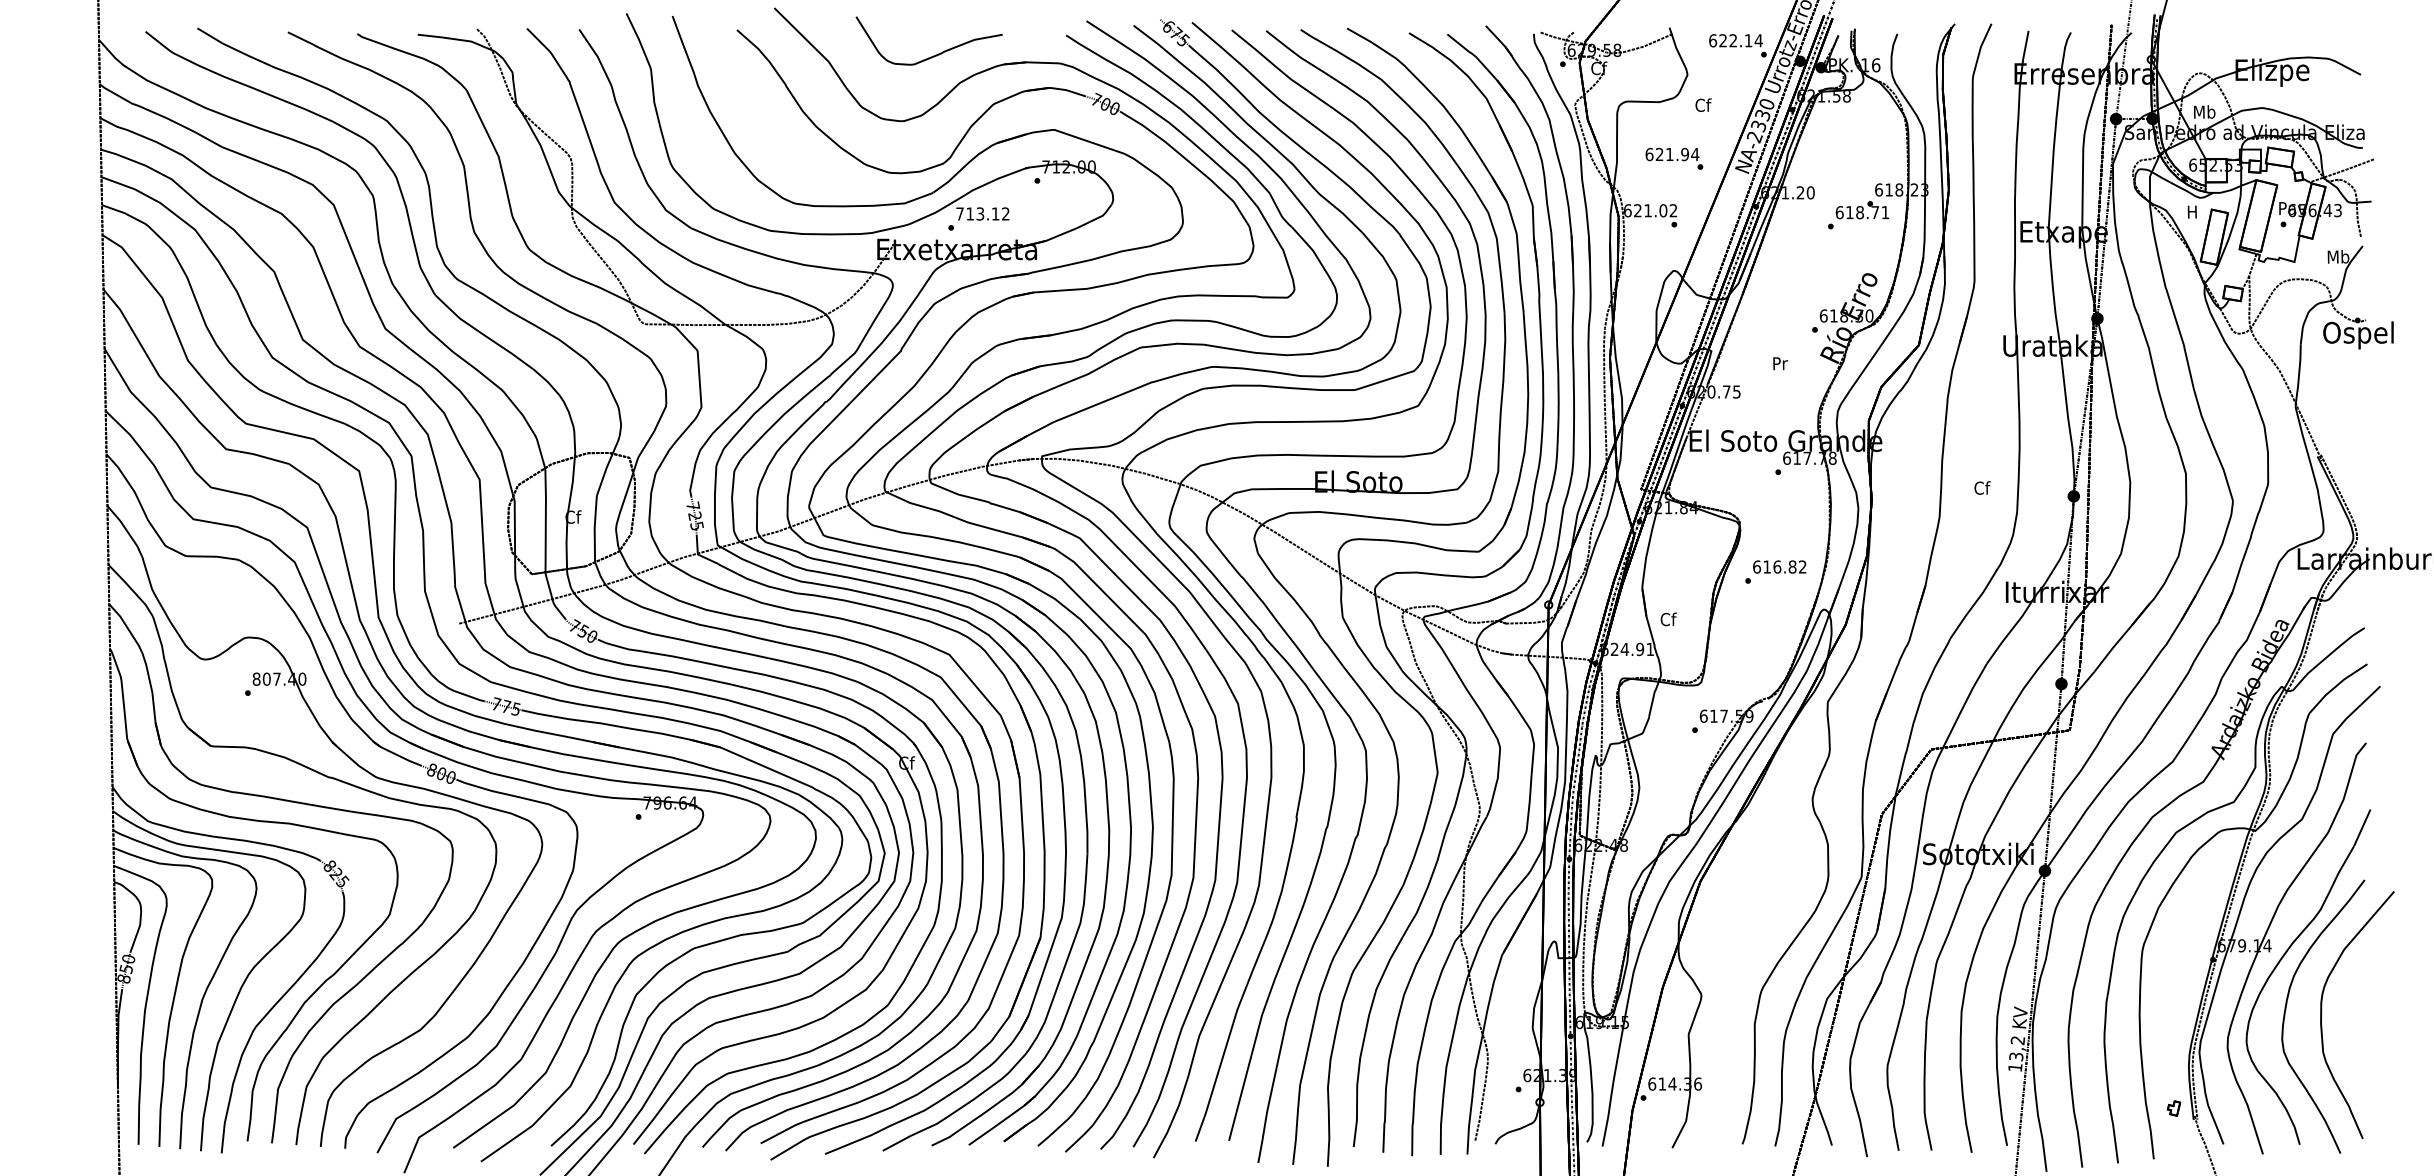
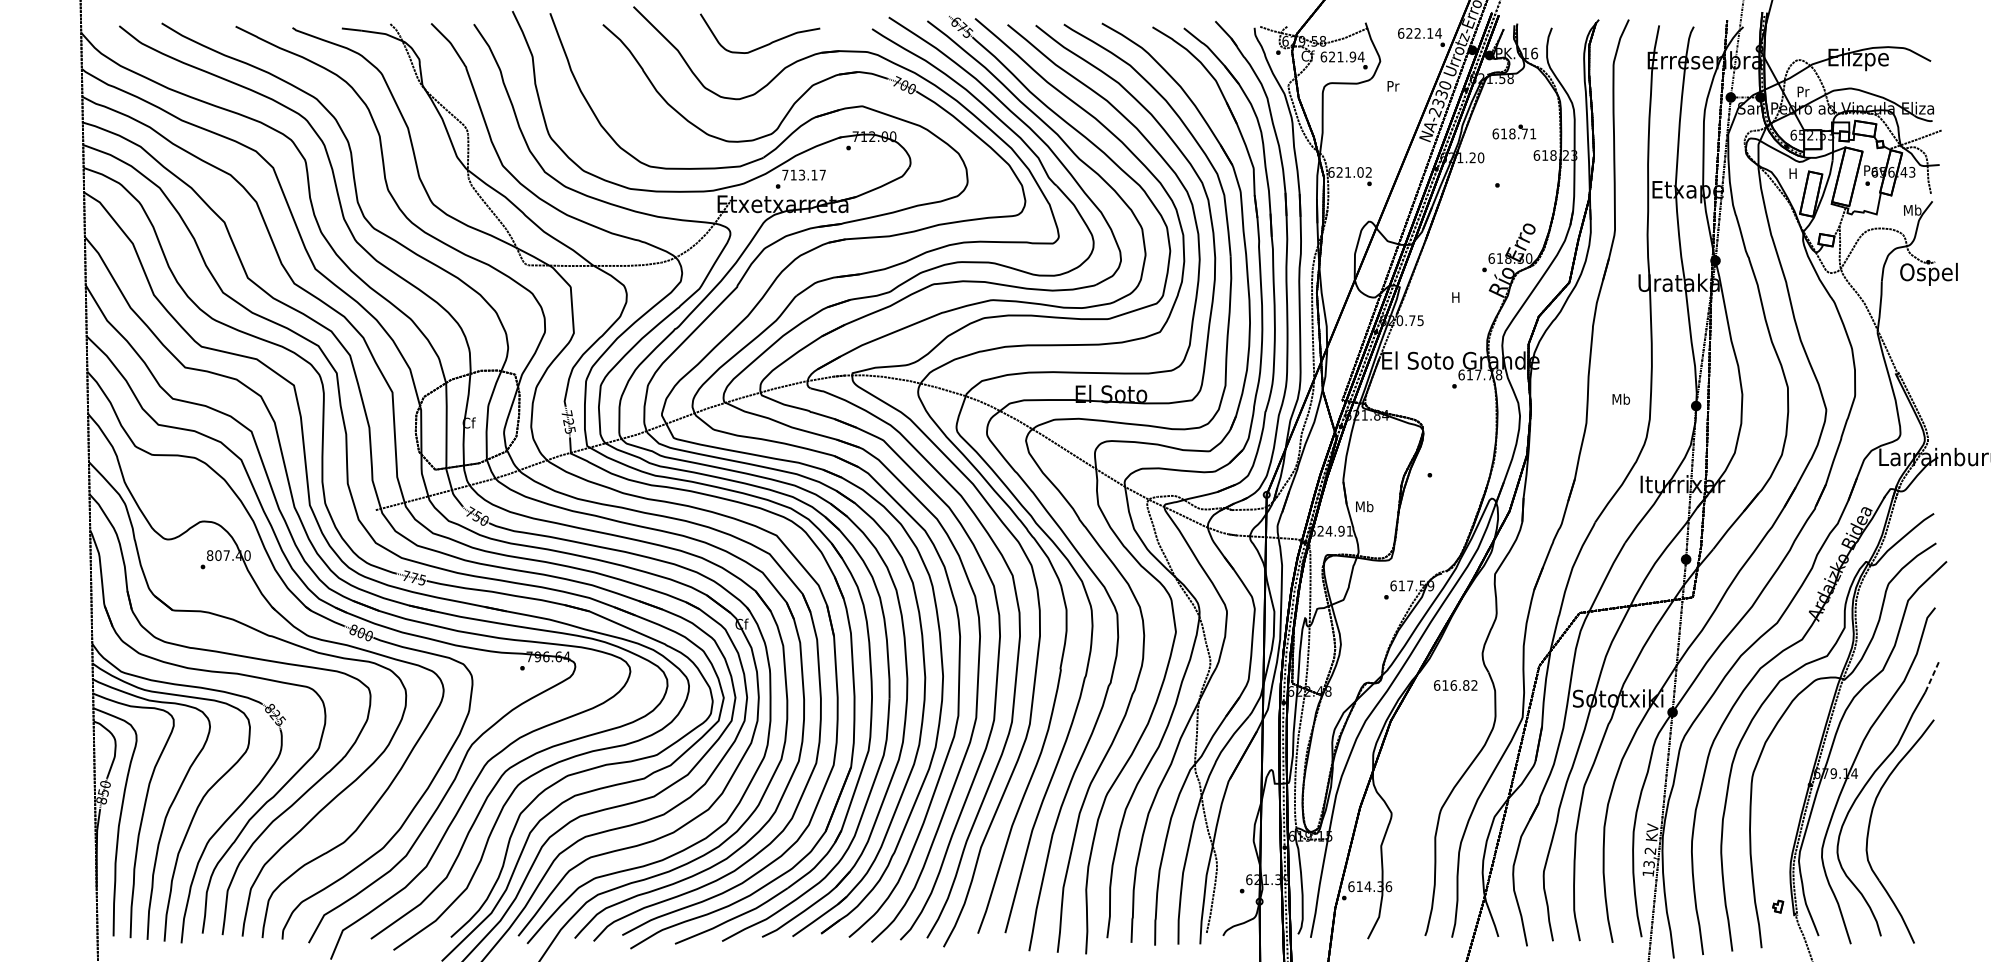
text: (1703, 104) -> (1393, 85), Cf -> Pr
text: (2204, 111) -> (1803, 91), Mb -> Pr
text: (1674, 158) -> (1344, 60), moved
text: (1862, 210) -> (1514, 132), moved
text: (1005, 213) -> (822, 174), 713.12 -> 713.17
text: (1780, 363) -> (1456, 297), Pr -> H
text: (1981, 487) -> (1620, 398), Cf -> Mb
text: (1779, 566) -> (1455, 685), moved
text: (1668, 619) -> (1364, 506), Cf -> Mb
line: (2362, 827) -> (1932, 676), solid -> dashed
curve: (2322, 1012) -> (1899, 828), removed

